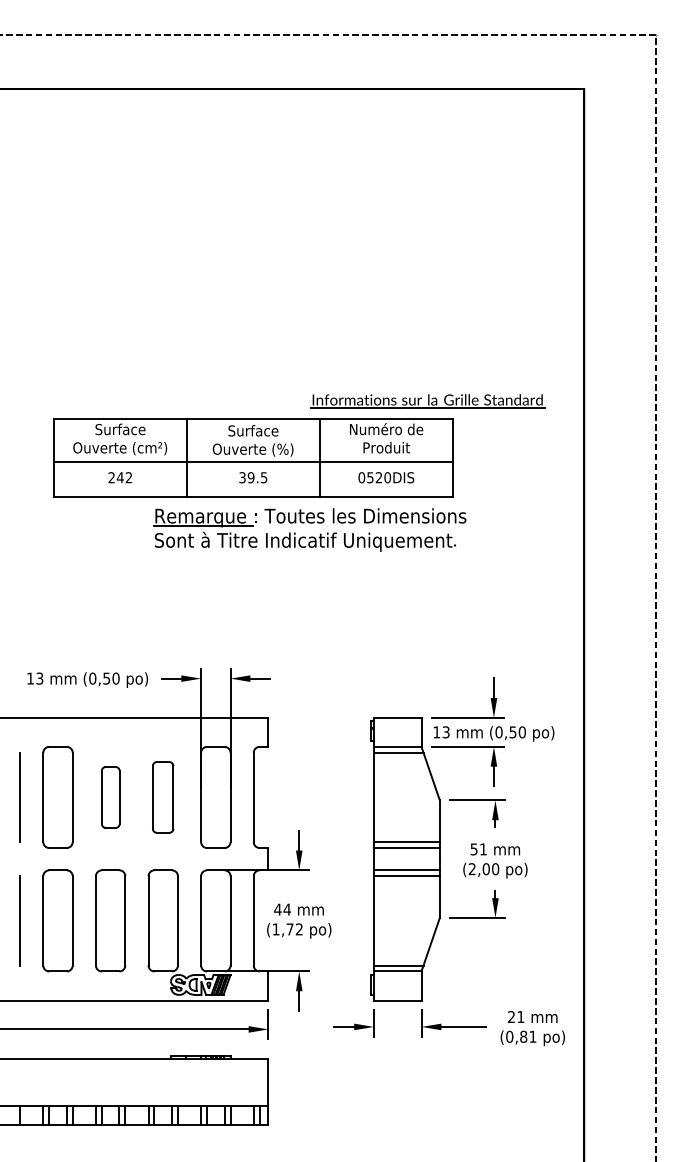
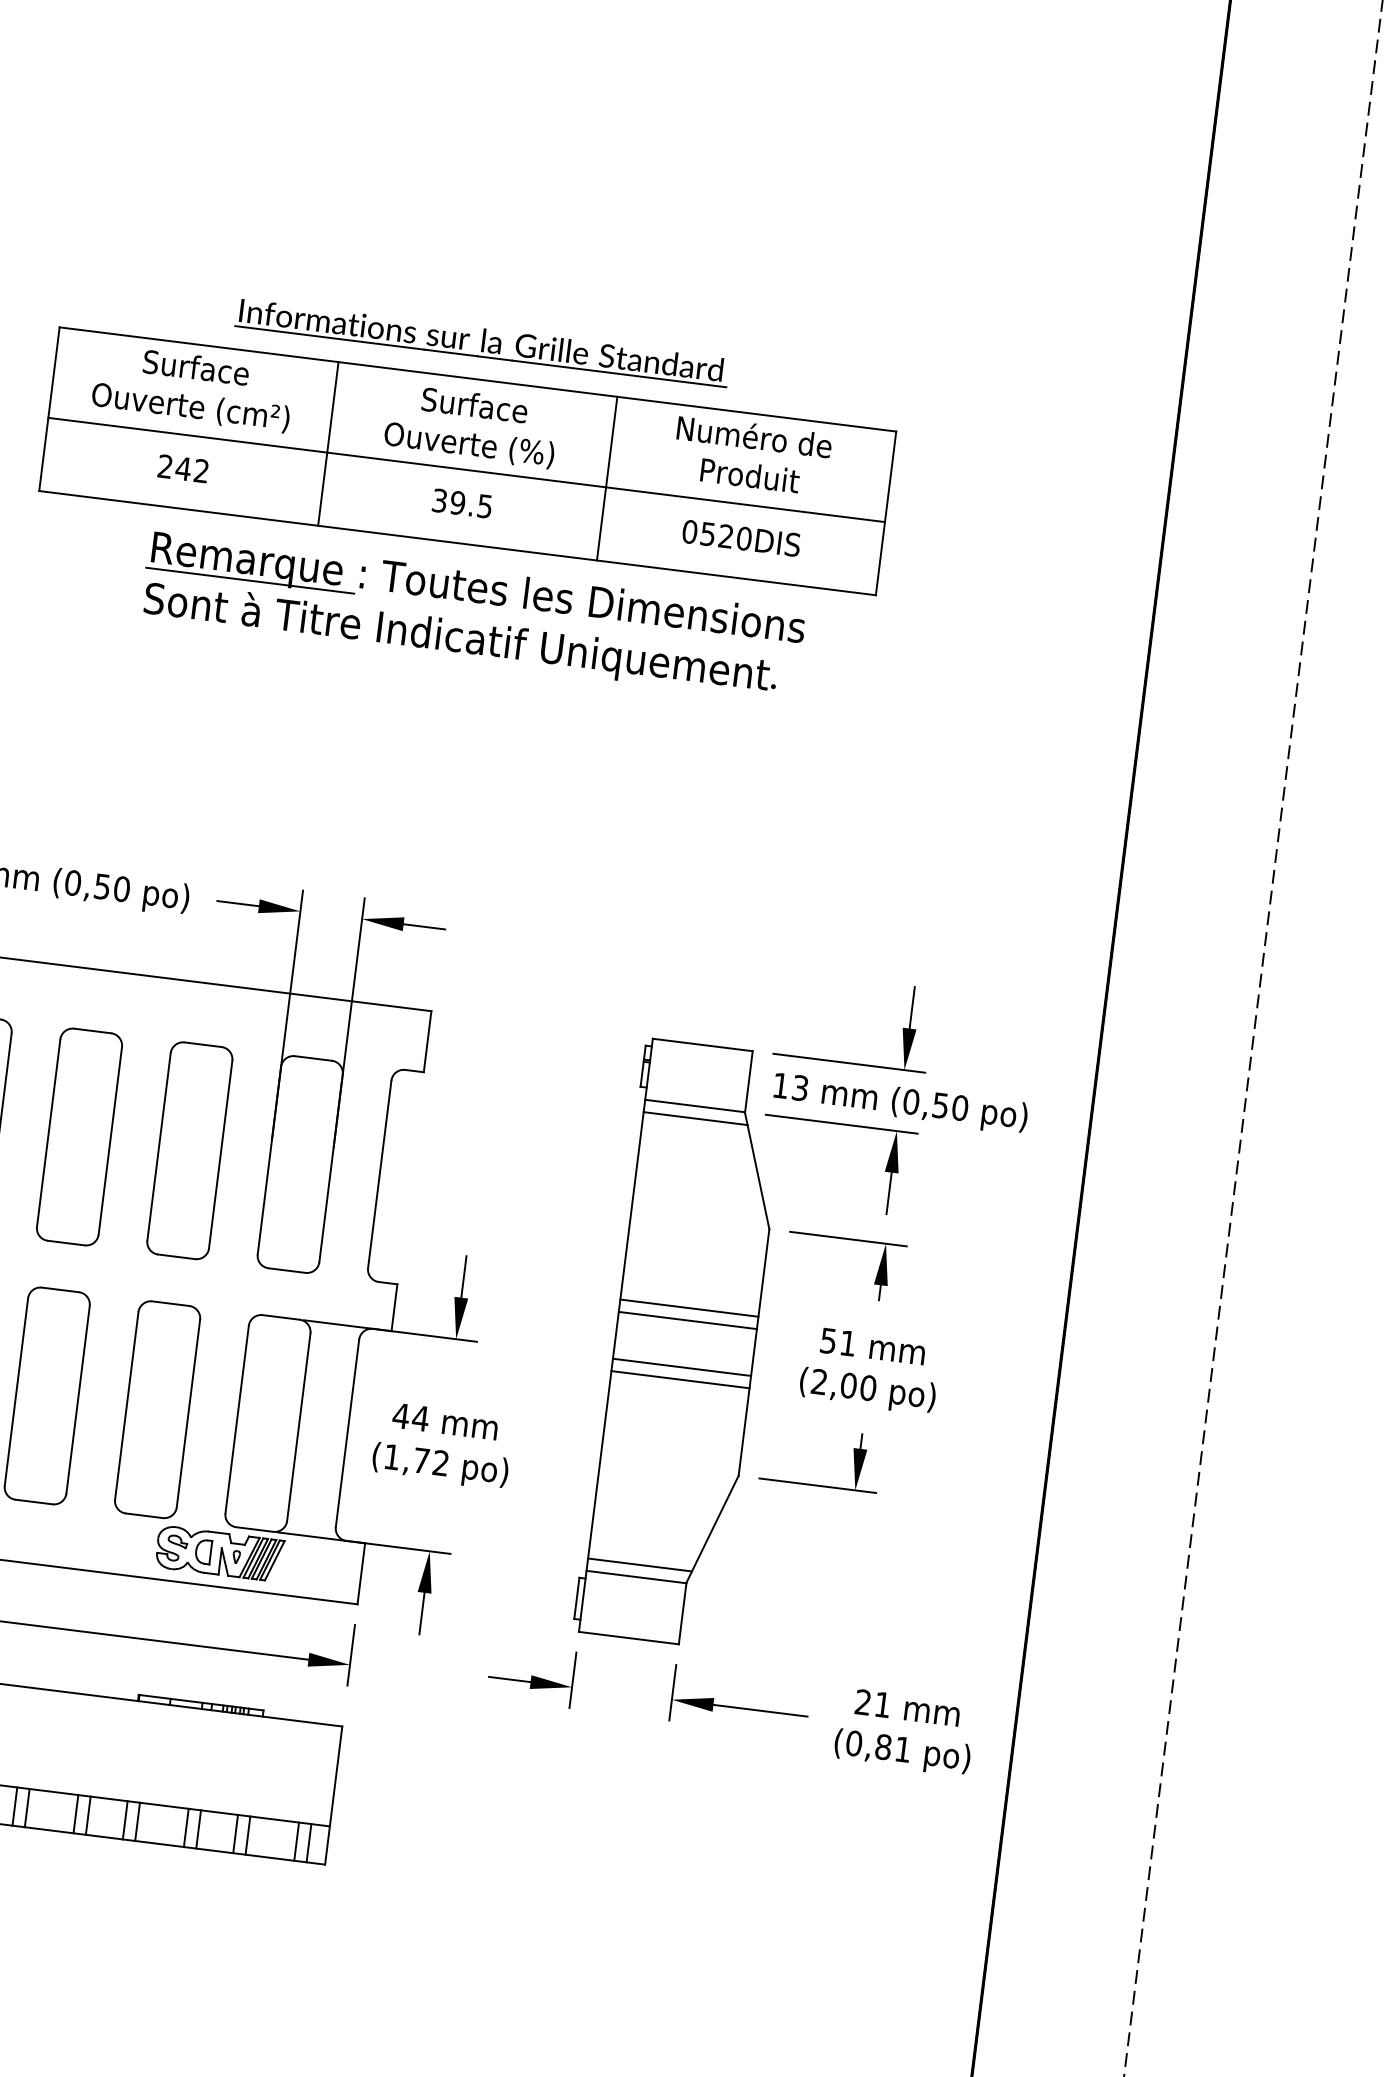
part: (427, 401) -> (480, 343), moved
part: (309, 529) -> (472, 615), moved
part: (110, 797) -> (79, 1137), size x1.67
part: (162, 797) -> (188, 1150), size x1.43

